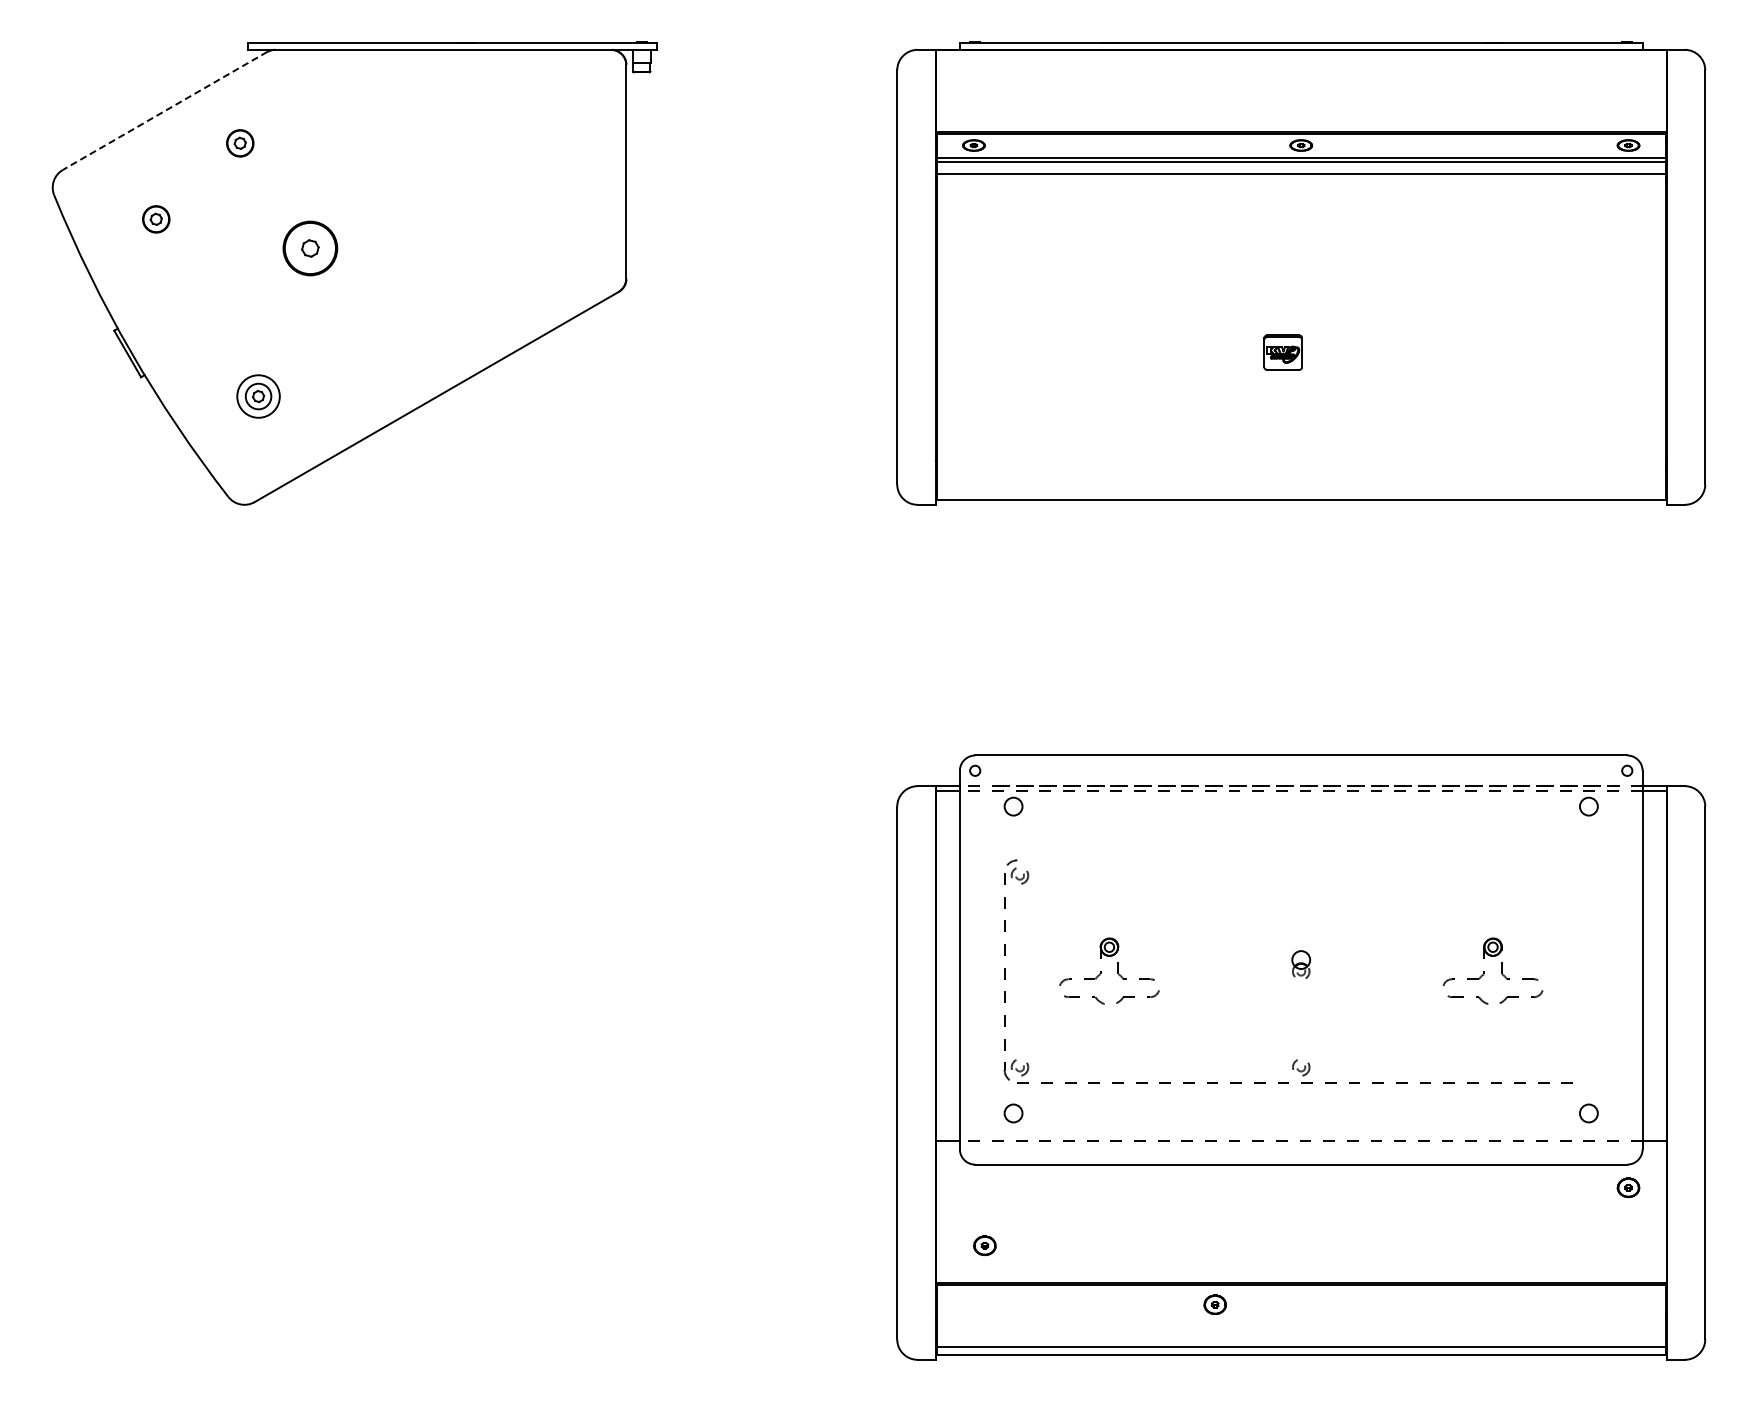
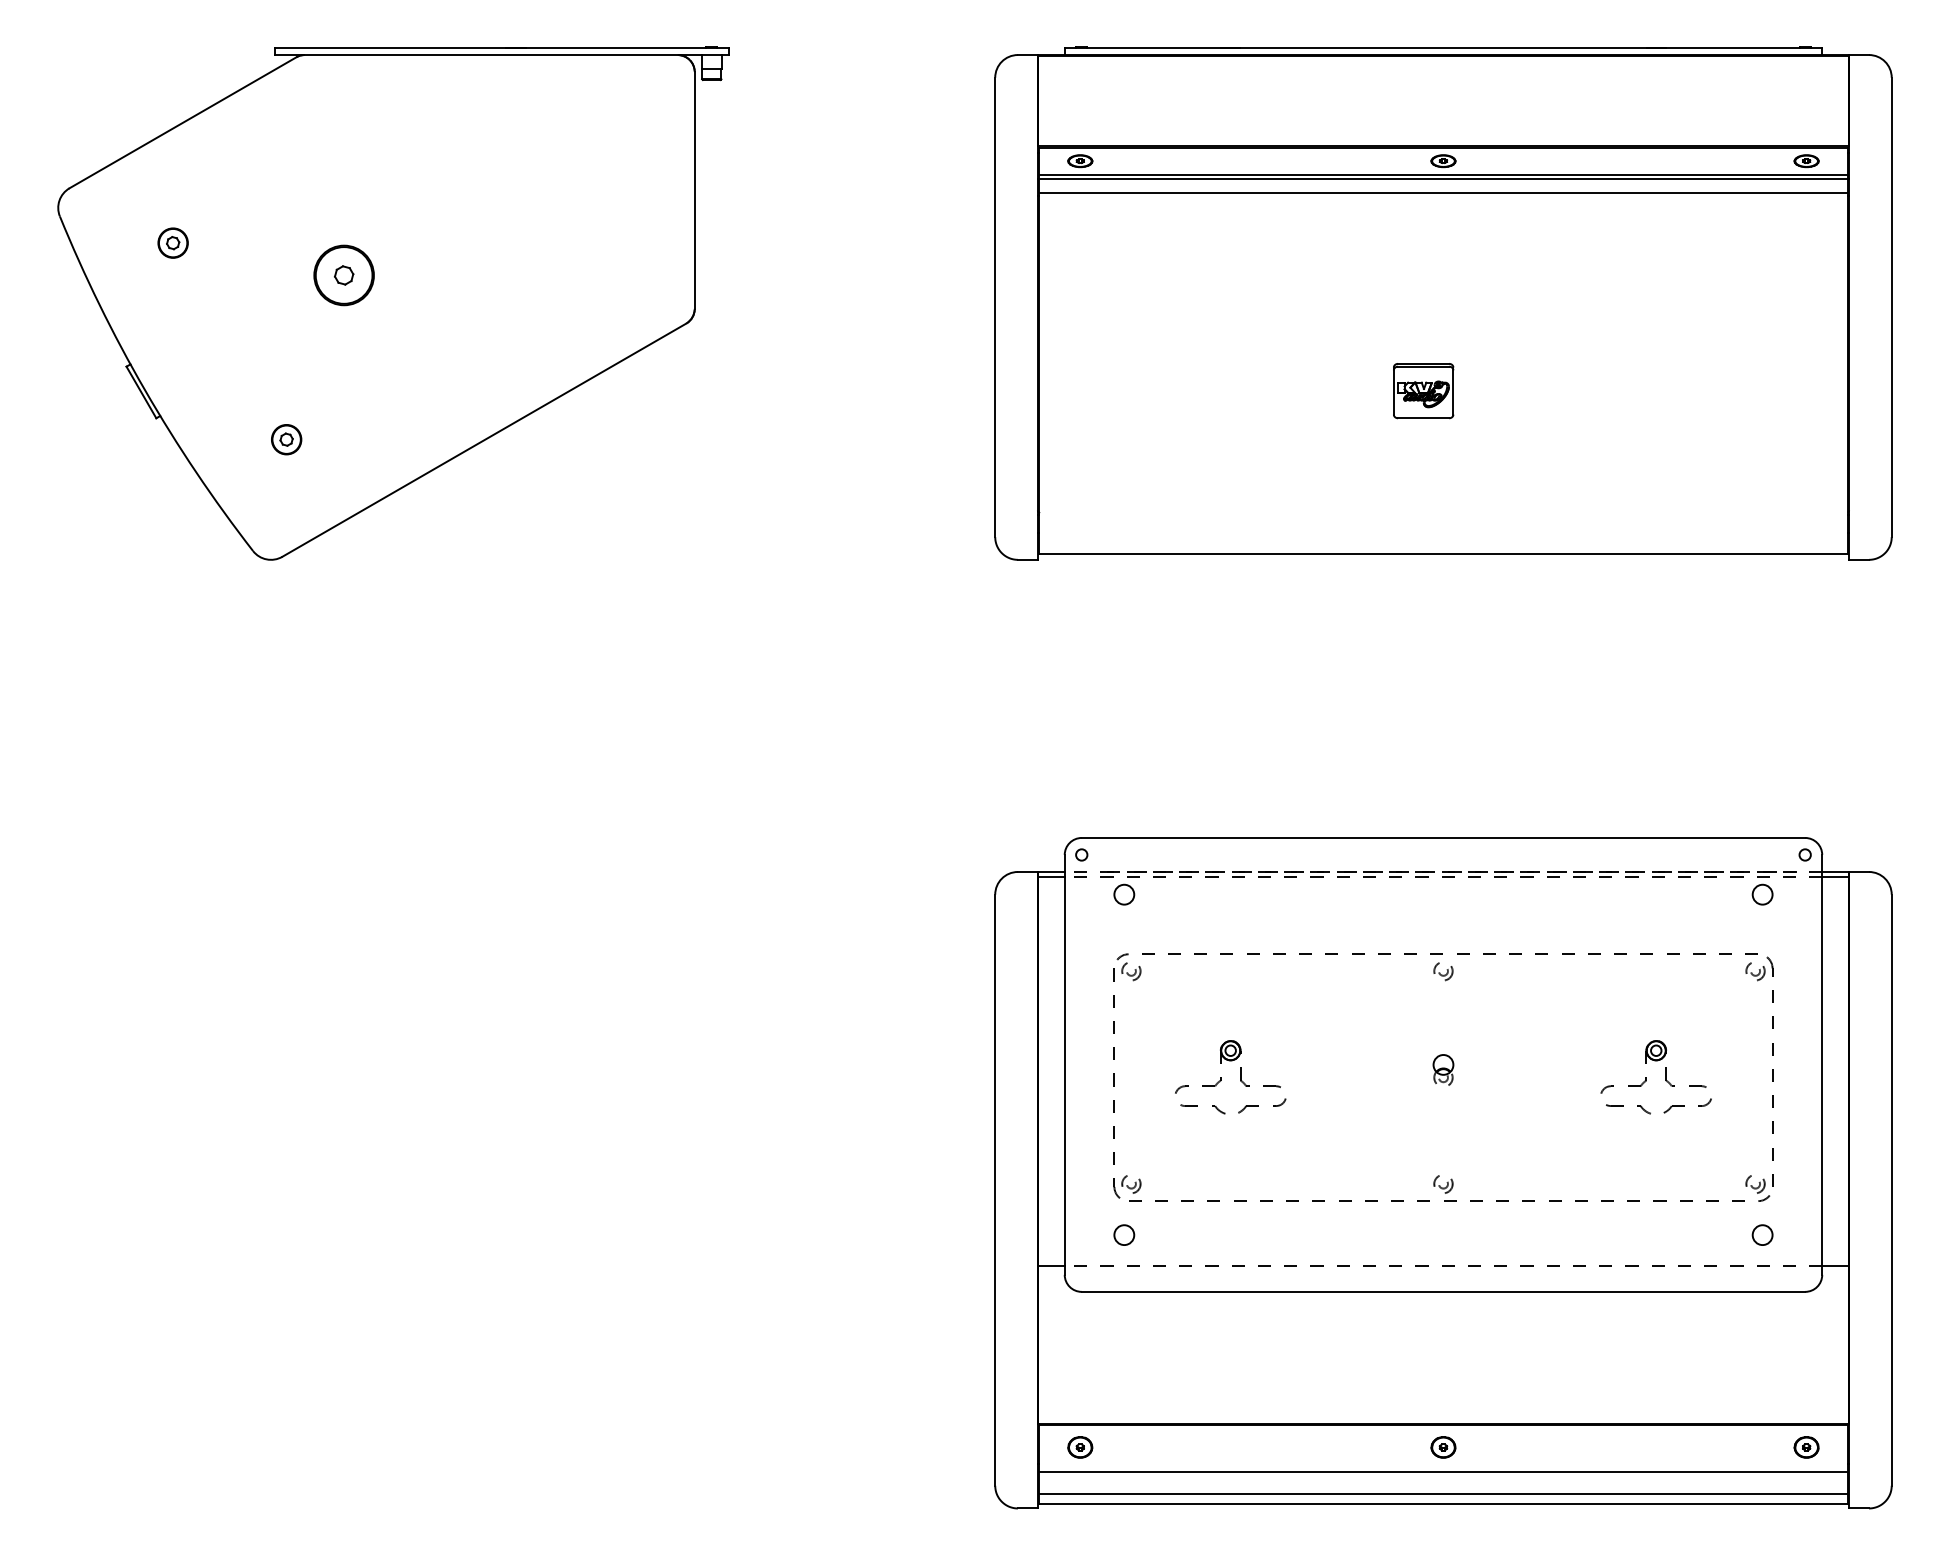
line: (164, 111) -> (182, 123), dashed -> solid
part: (240, 143) -> (266, 158), removed
part: (1282, 352) -> (1422, 390), size x1.43
circle: (258, 396) -> (286, 439), size x0.62
part: (1304, 884) -> (1447, 981), added
part: (1628, 1187) -> (1806, 1447), moved
part: (984, 1245) -> (1079, 1447), moved
part: (1214, 1304) -> (1442, 1447), moved
line: (1300, 1326) -> (1442, 1471), added

